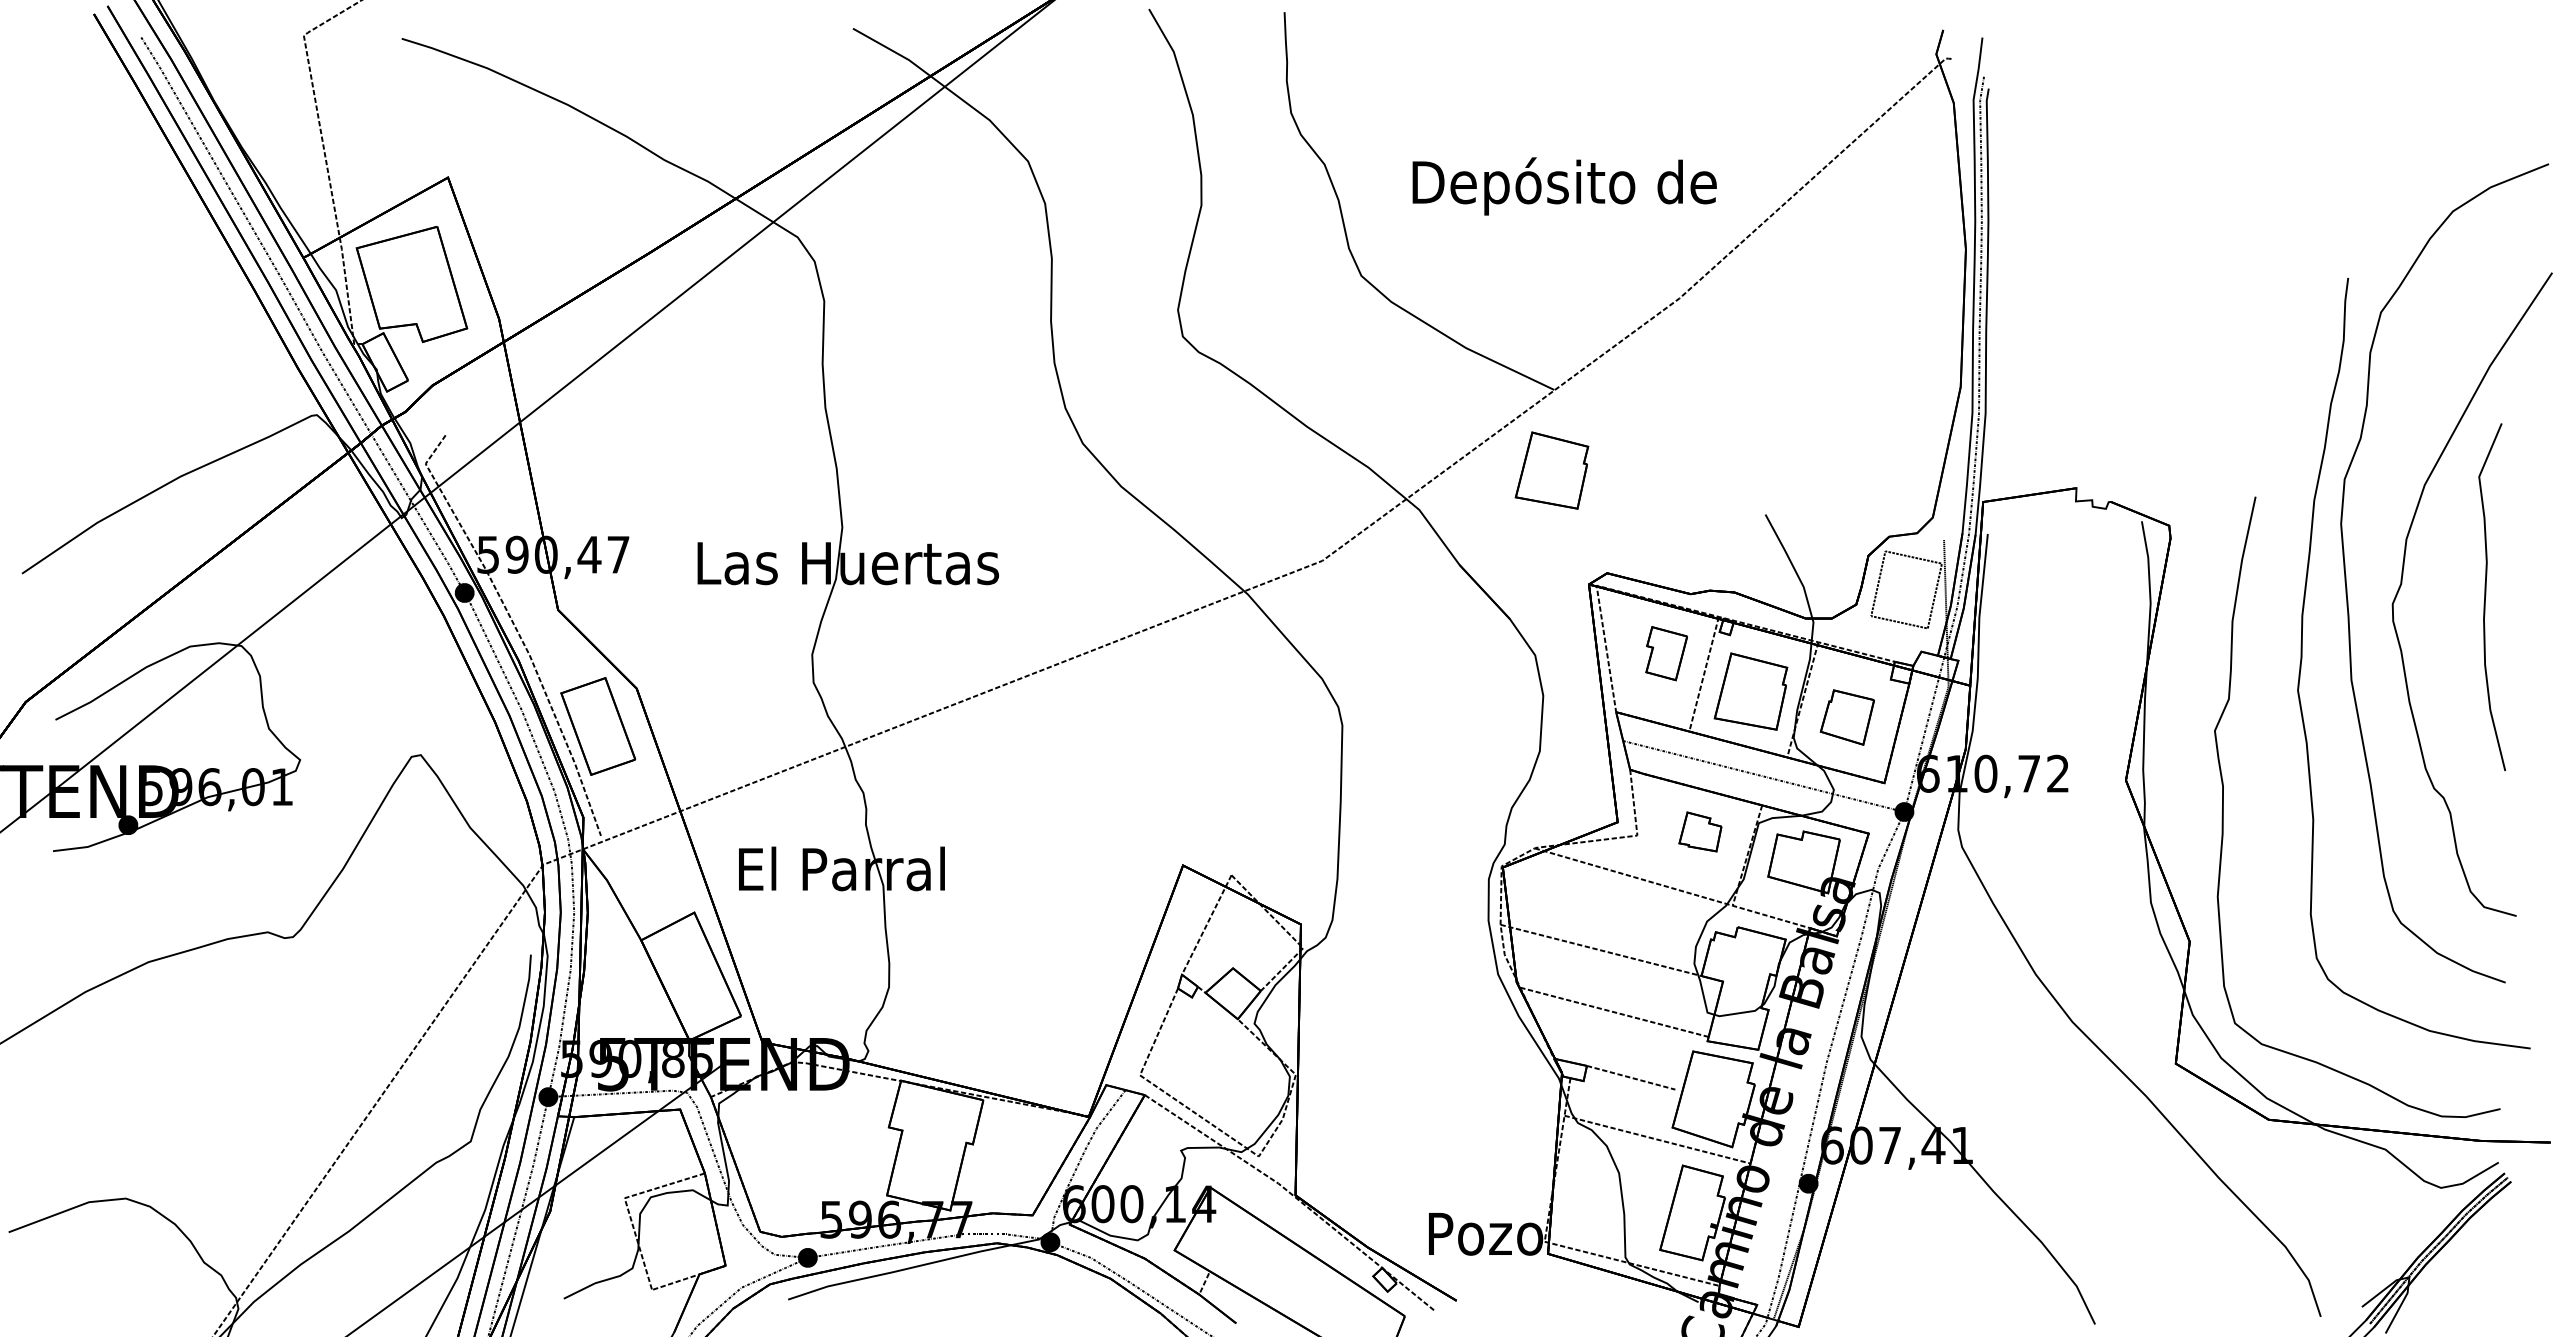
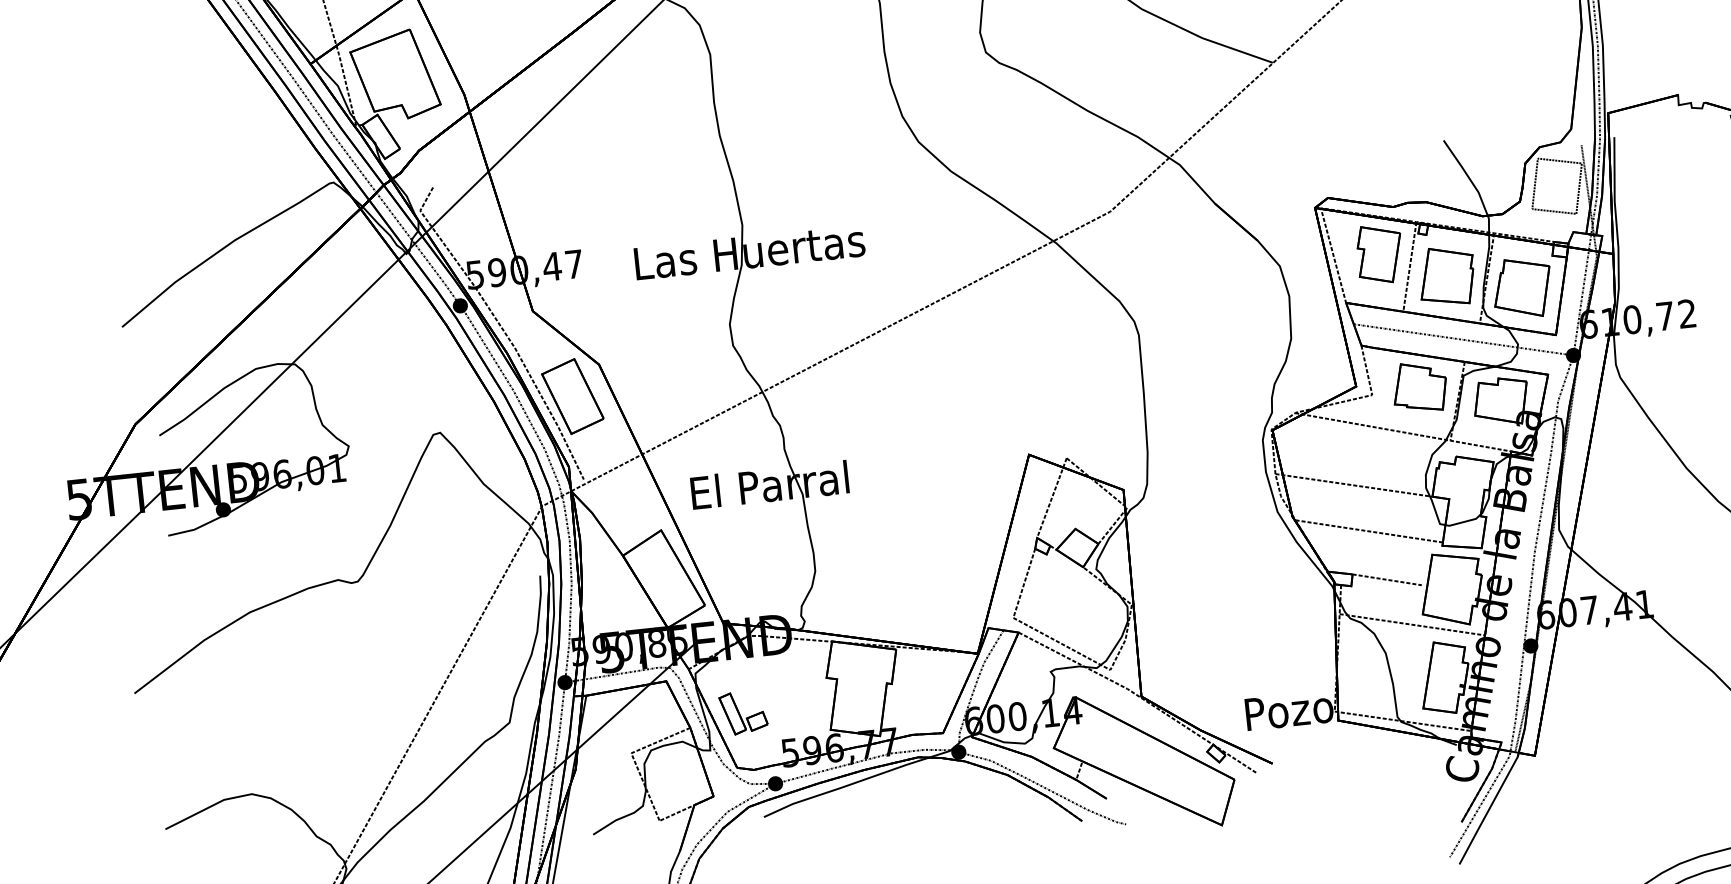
part: (1551, 470) -> (1277, 124), removed
part: (1666, 653) -> (1379, 254), size x1.43
part: (1847, 717) -> (1522, 288), size x1.43
part: (1700, 831) -> (1419, 386), size x1.67
part: (775, 1161) -> (743, 713), added

